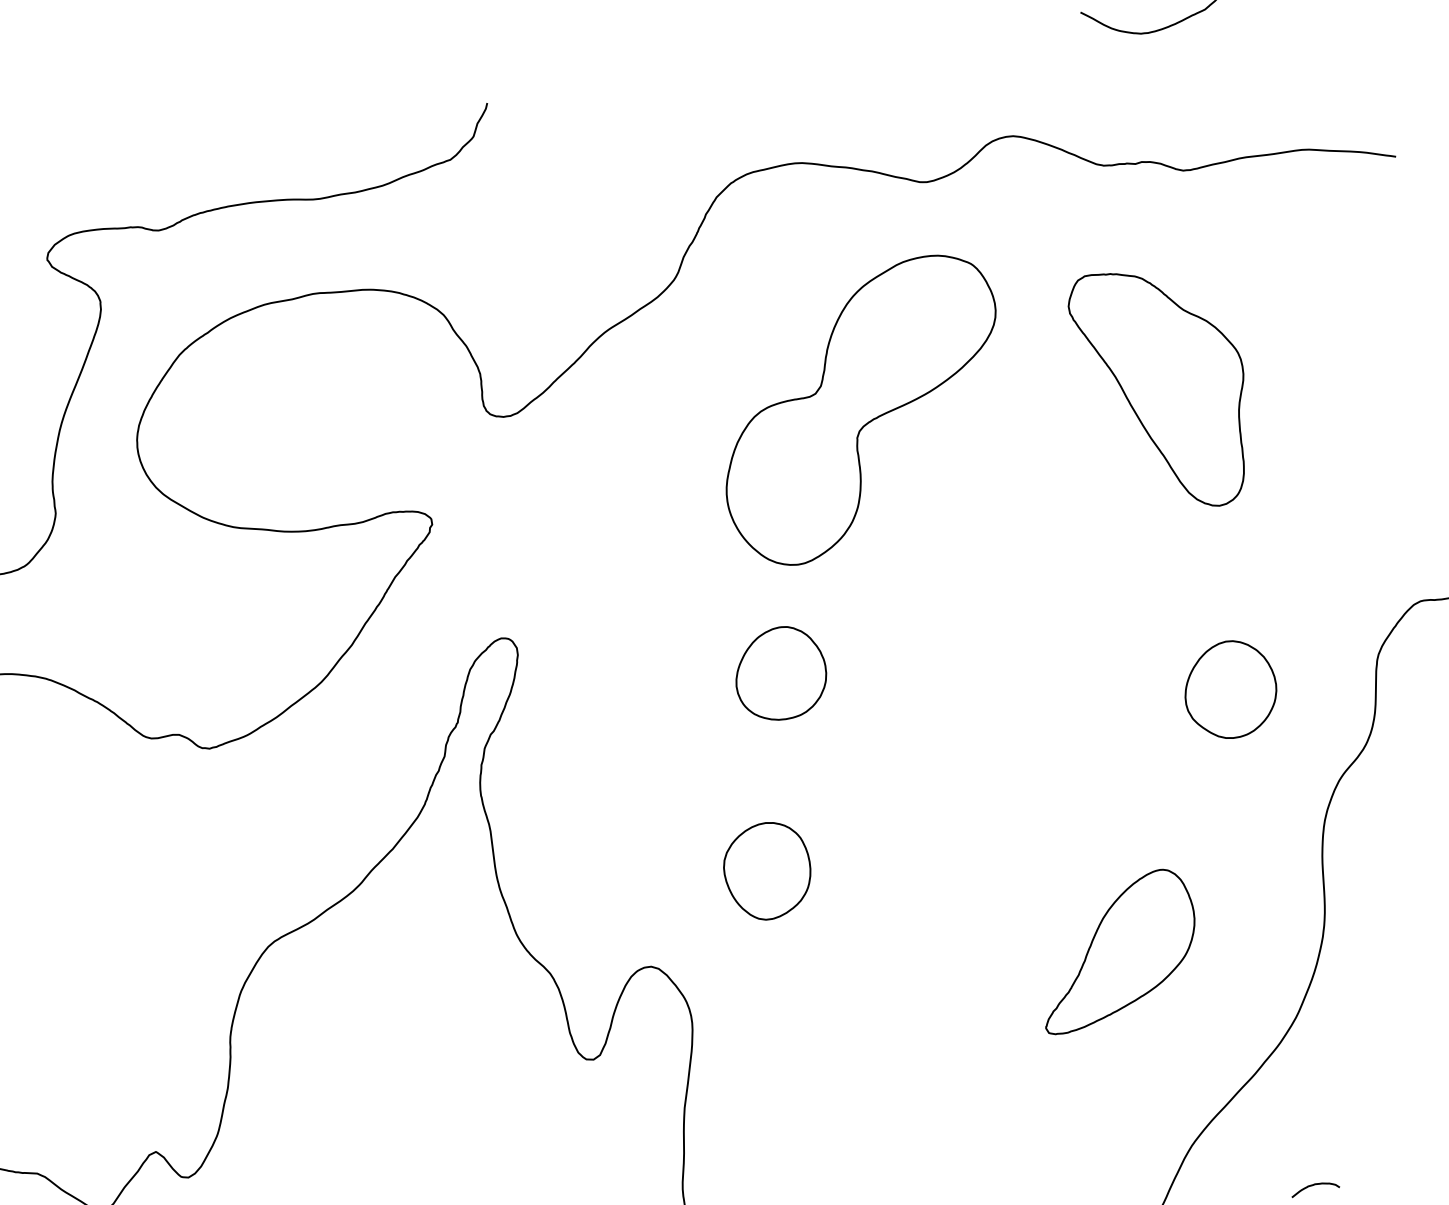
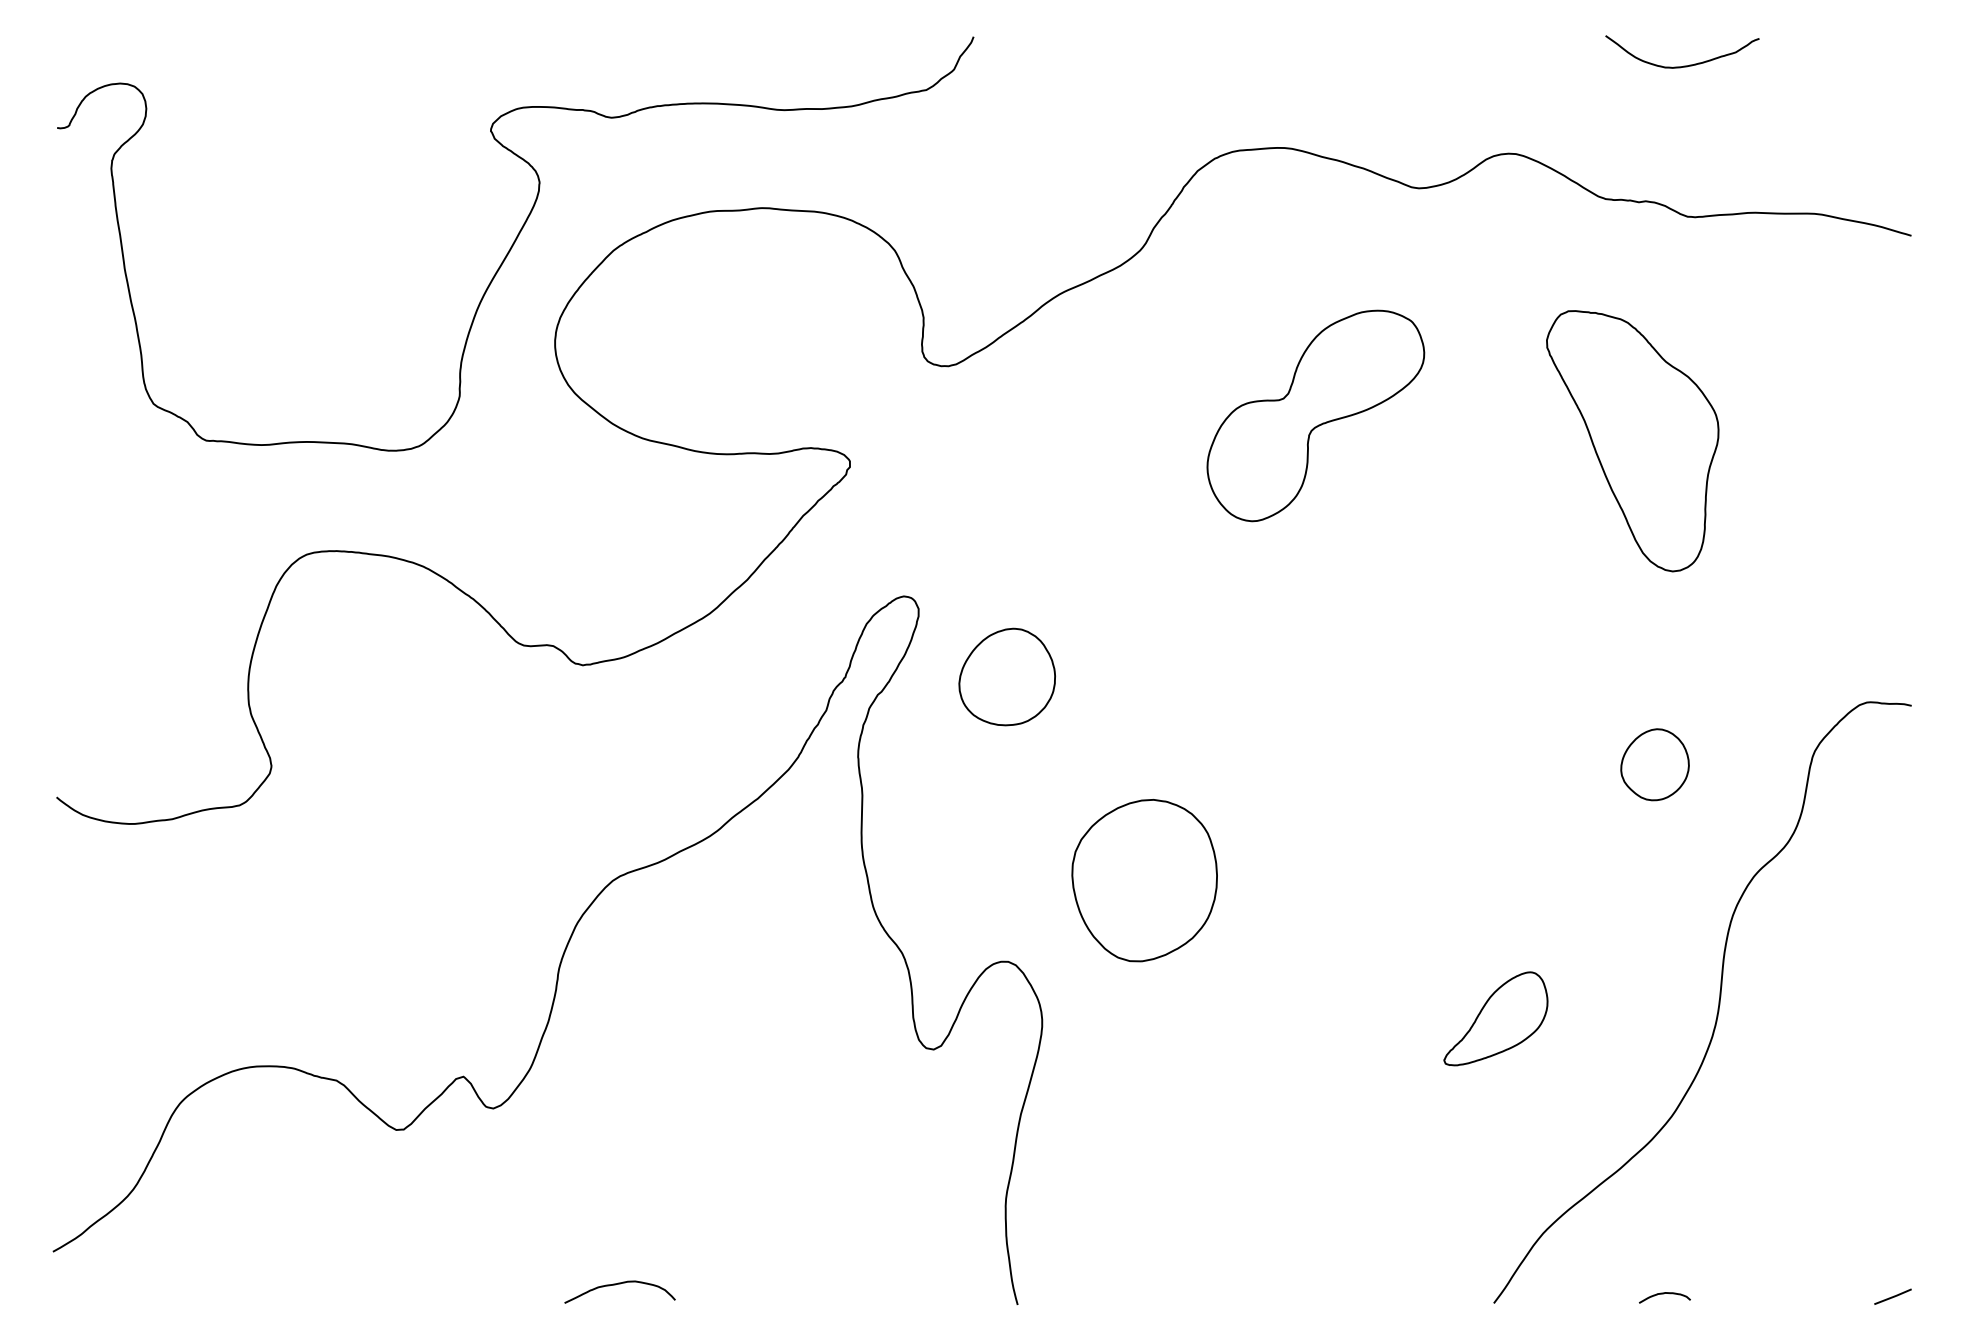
part: (862, 410) -> (1315, 415), size x0.7
part: (779, 673) -> (1006, 676), moved
part: (1229, 689) -> (1654, 764), size x0.7
part: (767, 870) -> (1144, 880), size x1.6
part: (1116, 950) -> (1495, 1018), size x0.6

